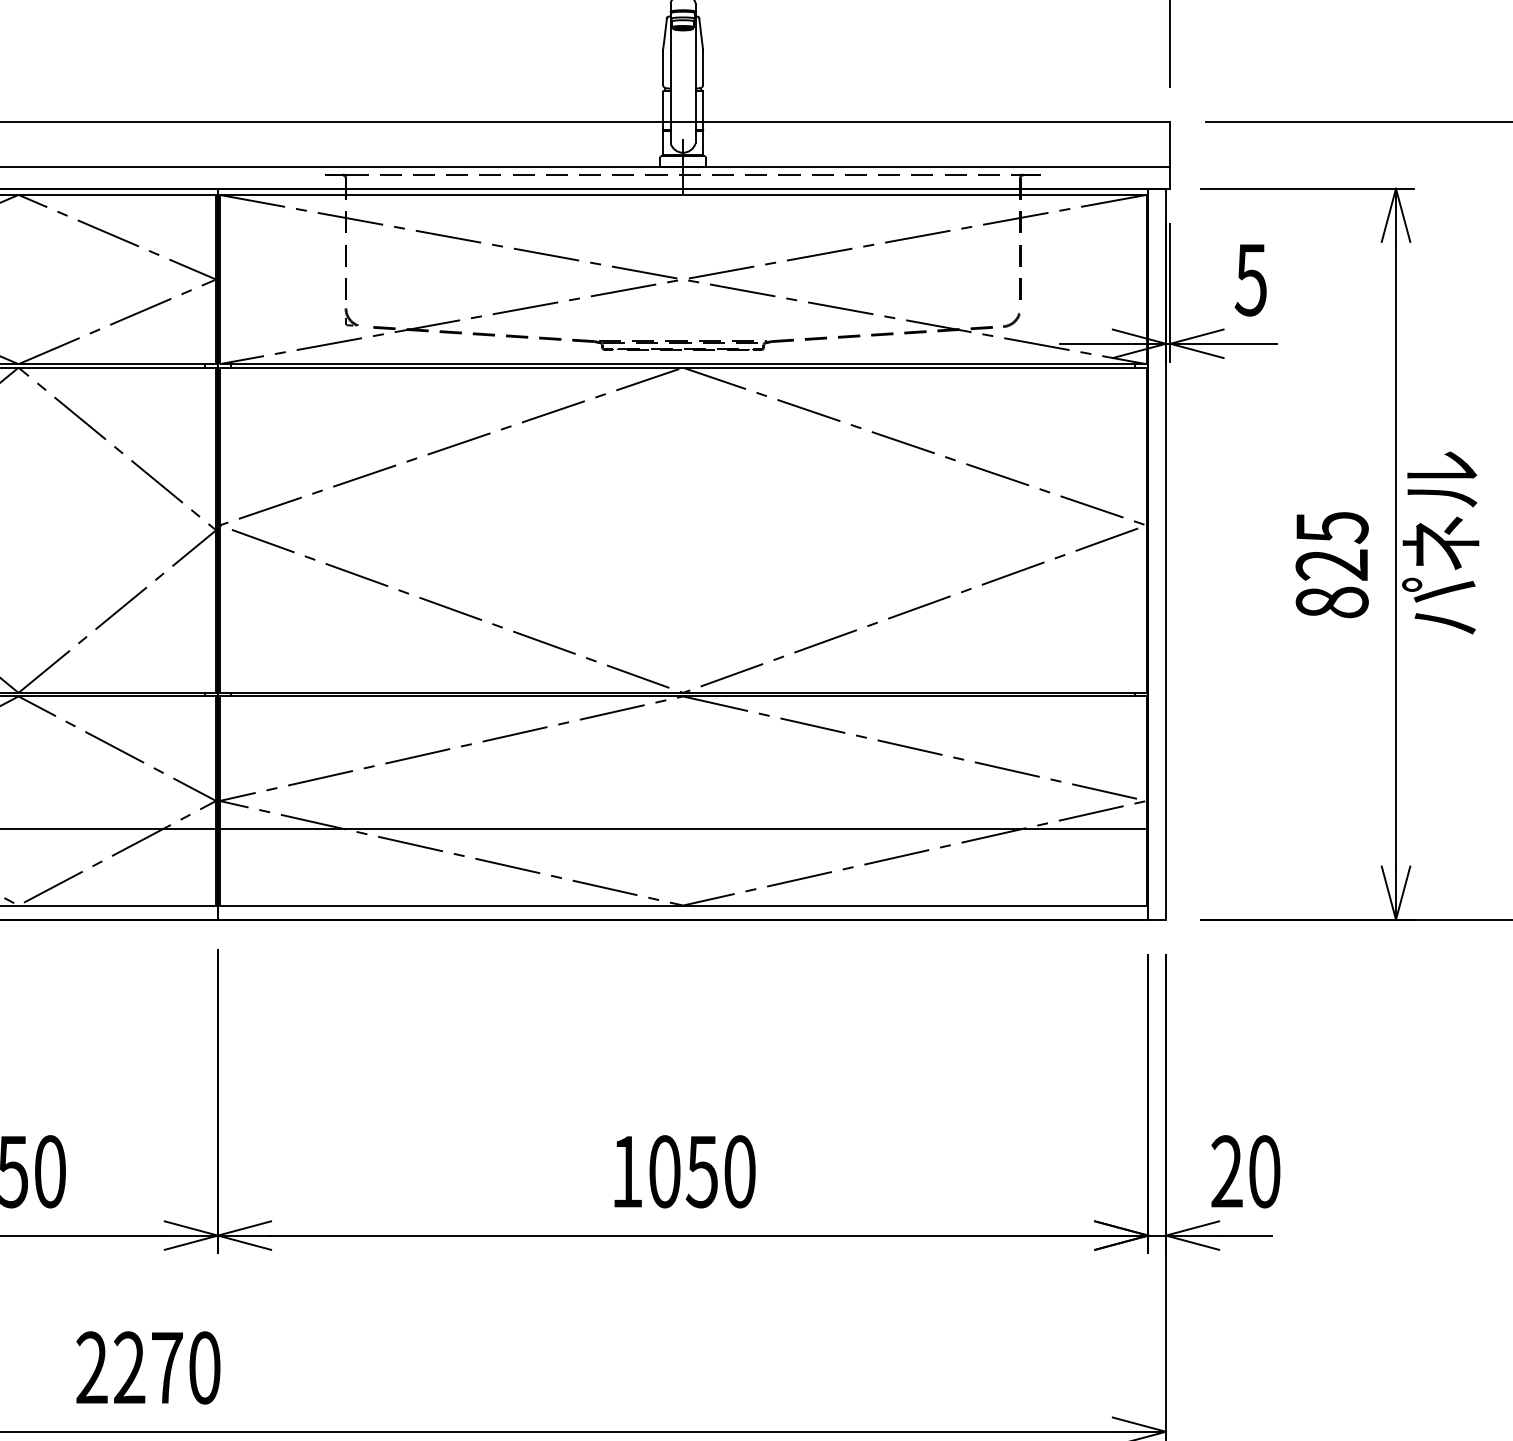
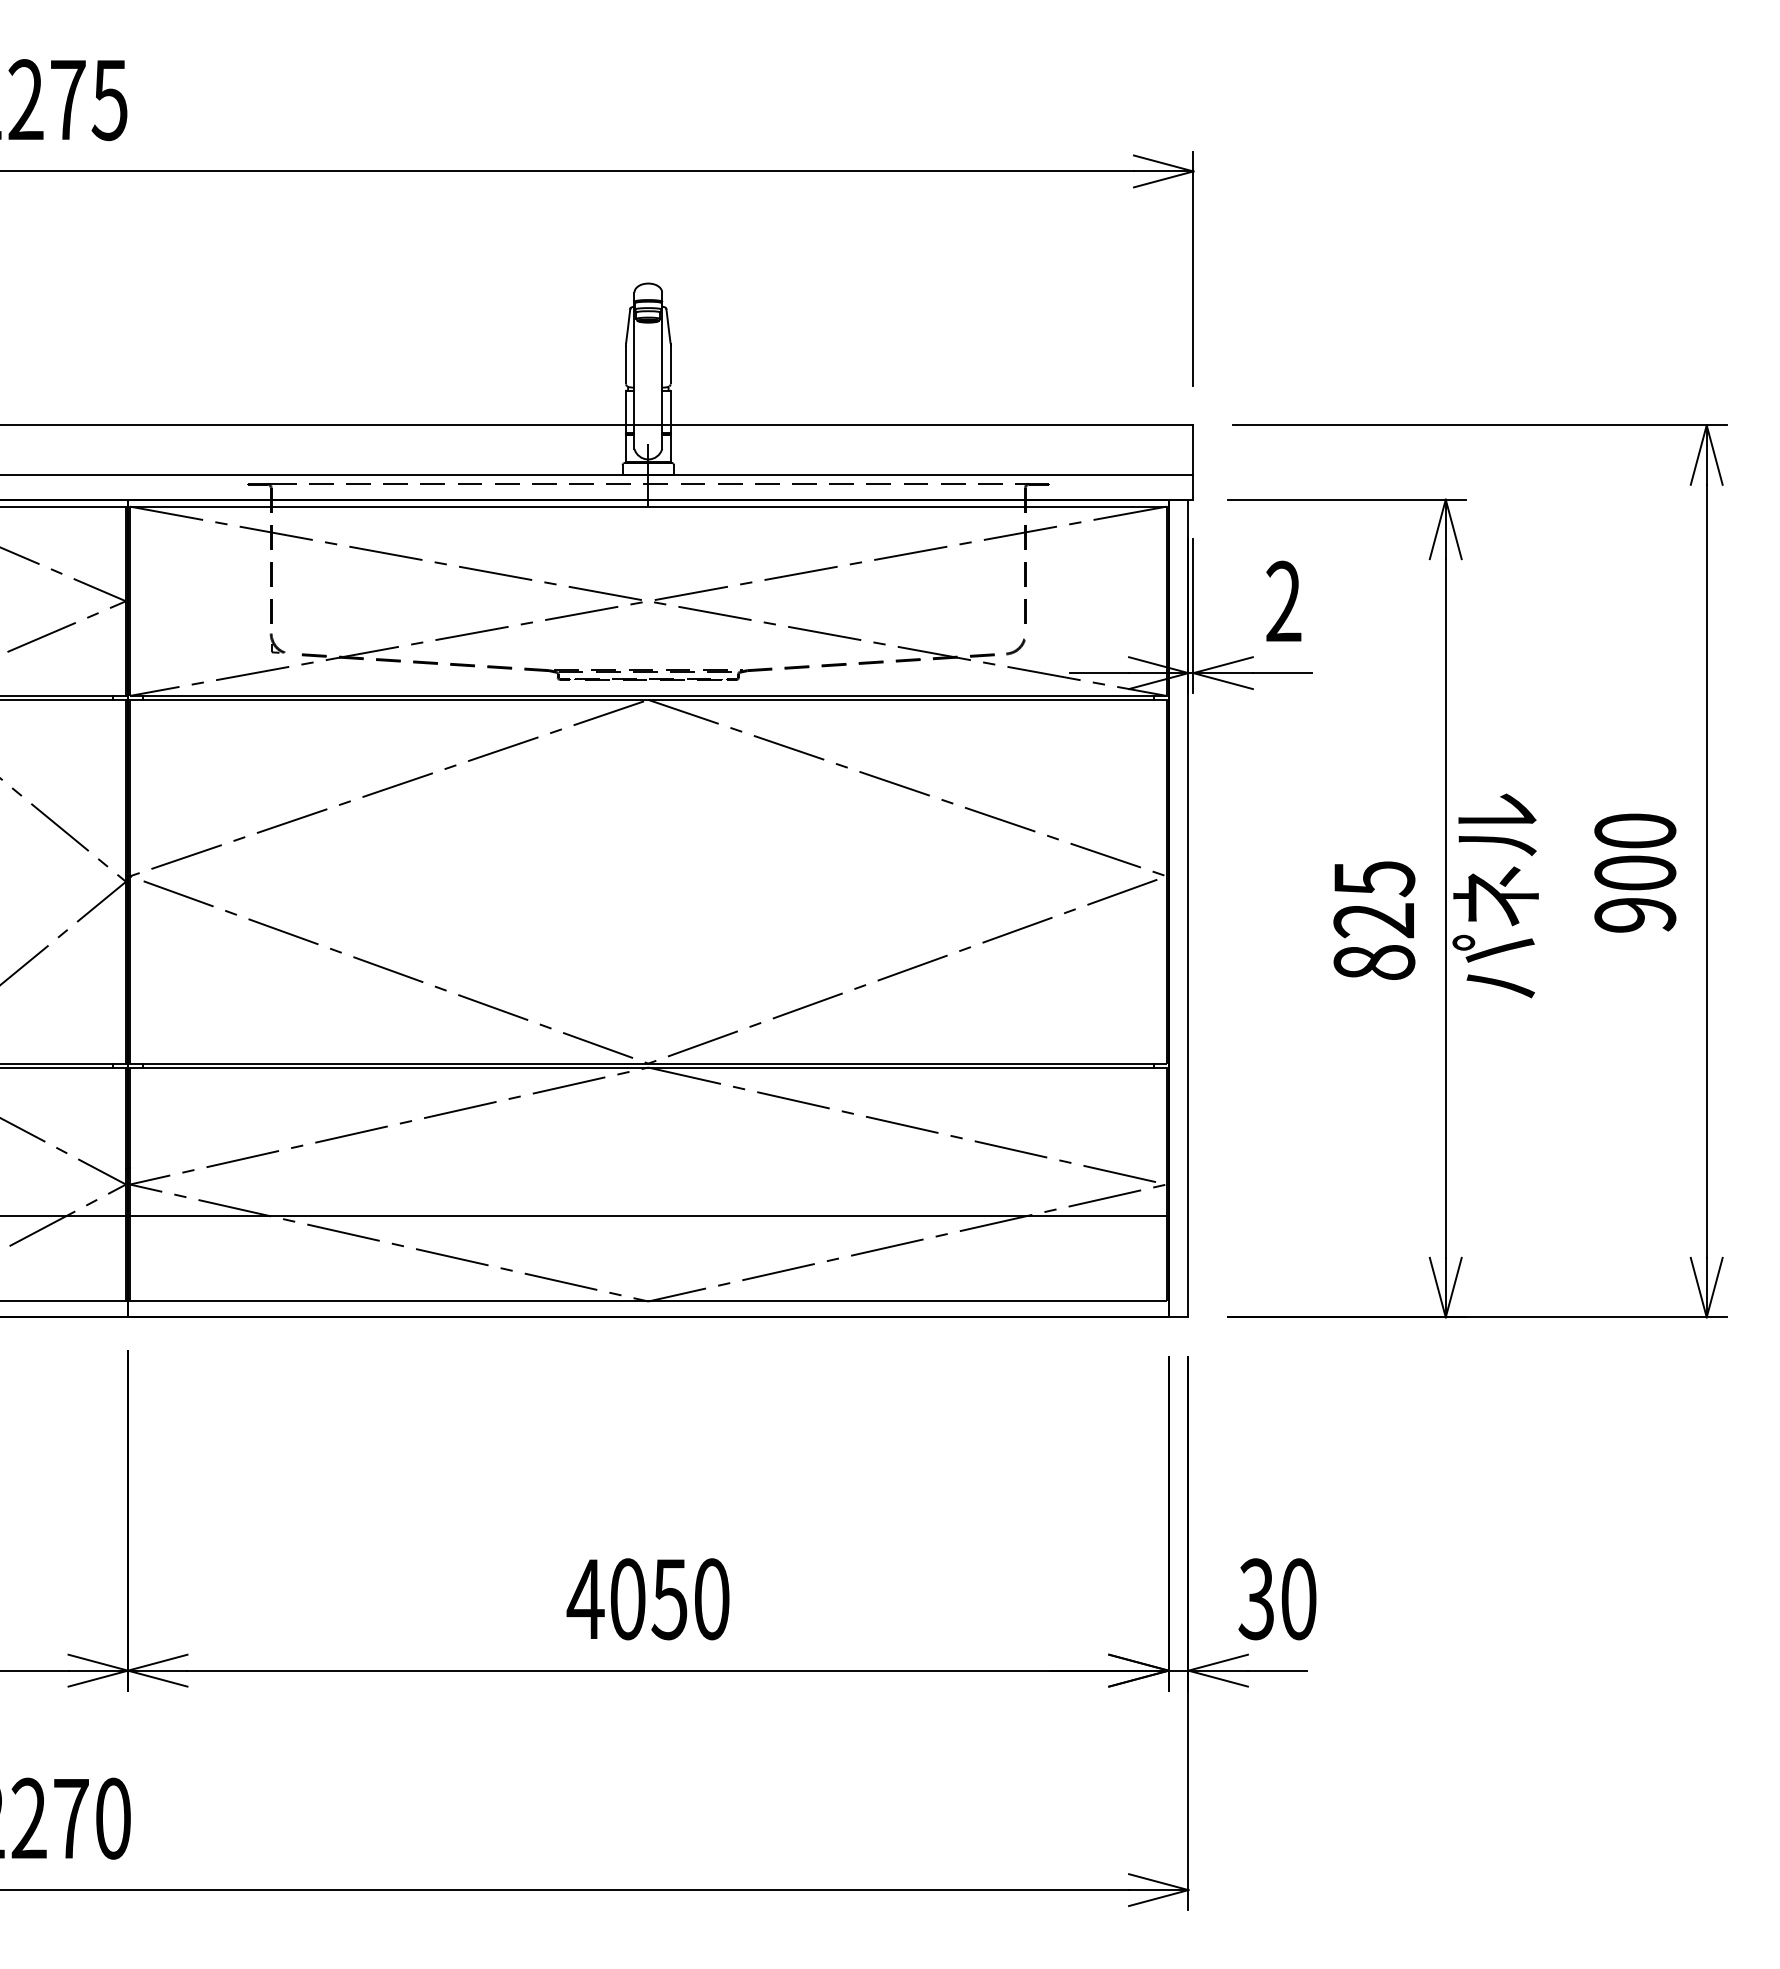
text: (1250, 279) -> (1283, 601), 5 -> 2
text: (626, 1171) -> (585, 1598), 1050 -> 4050
text: (1226, 1171) -> (1256, 1599), 20 -> 30

